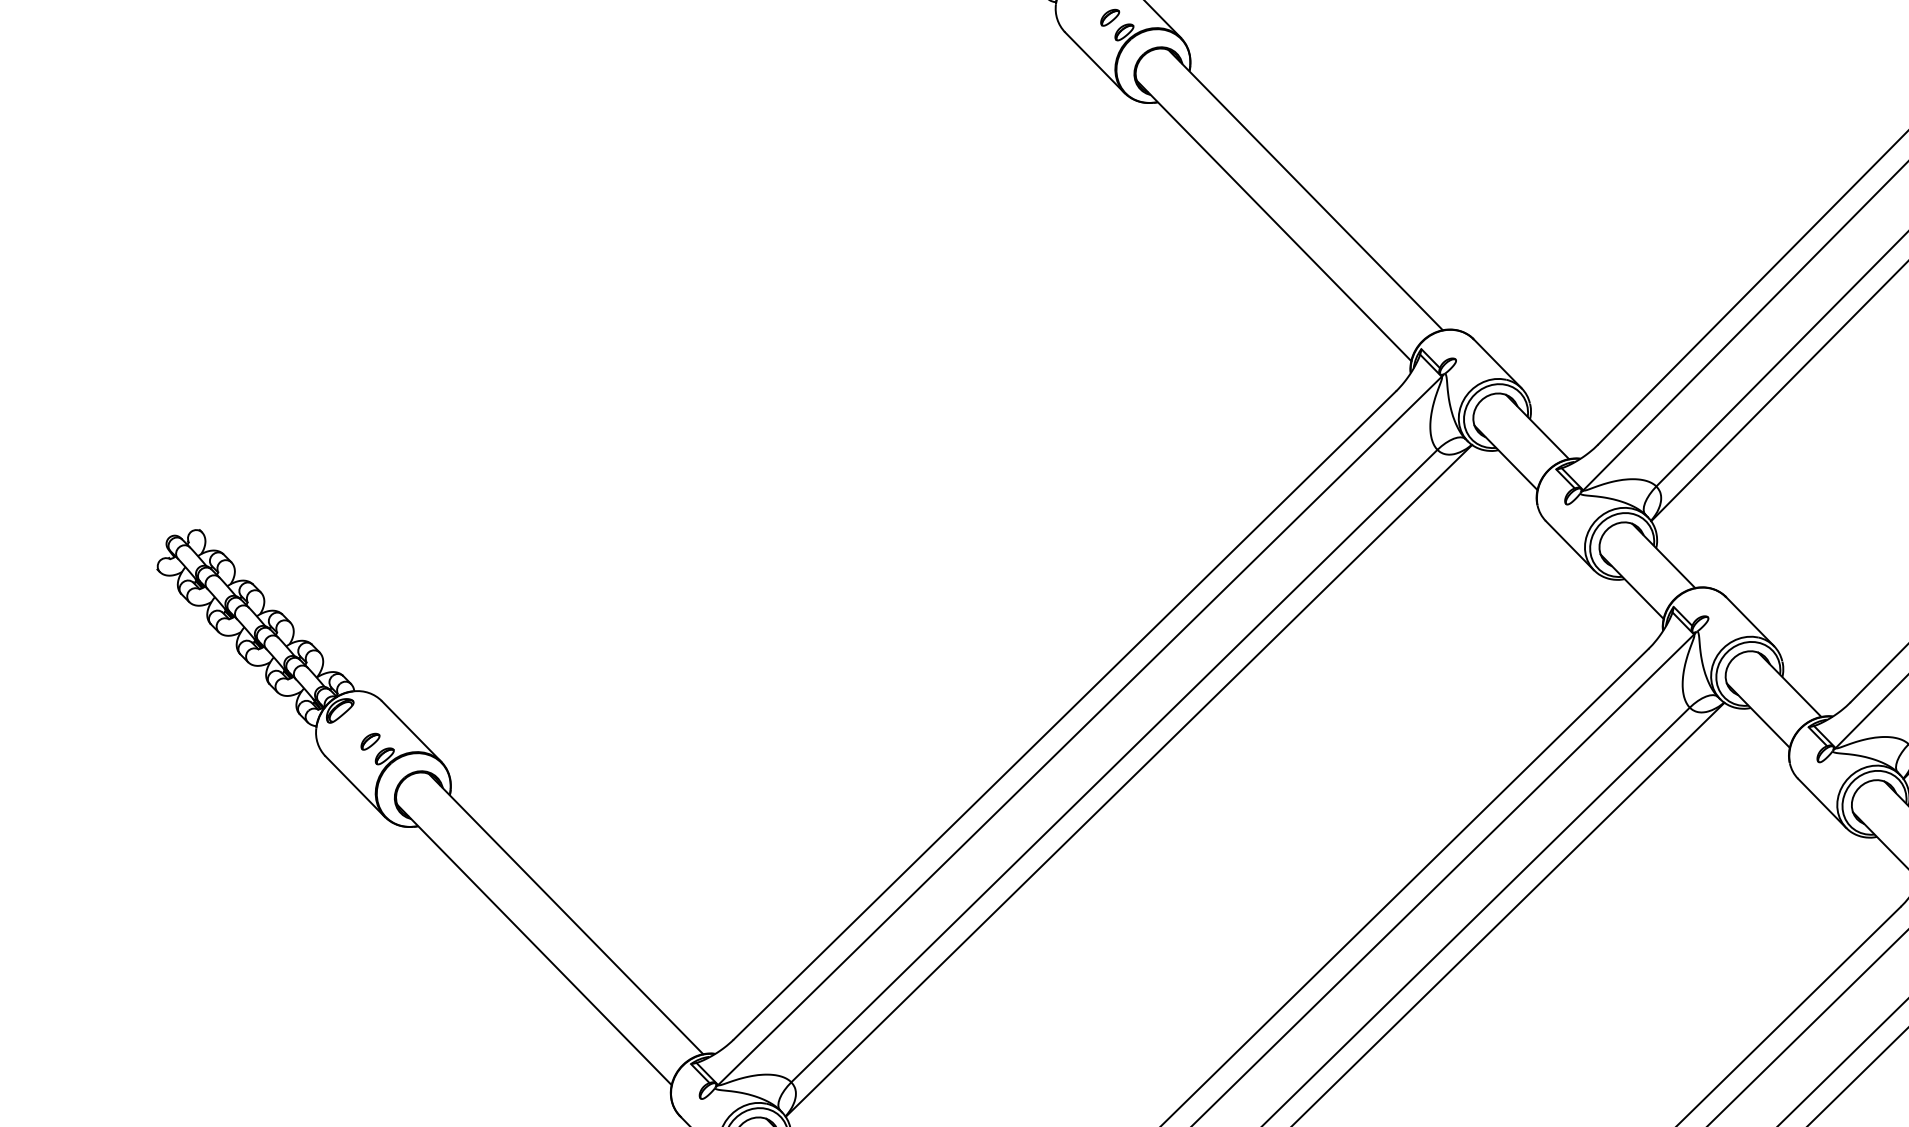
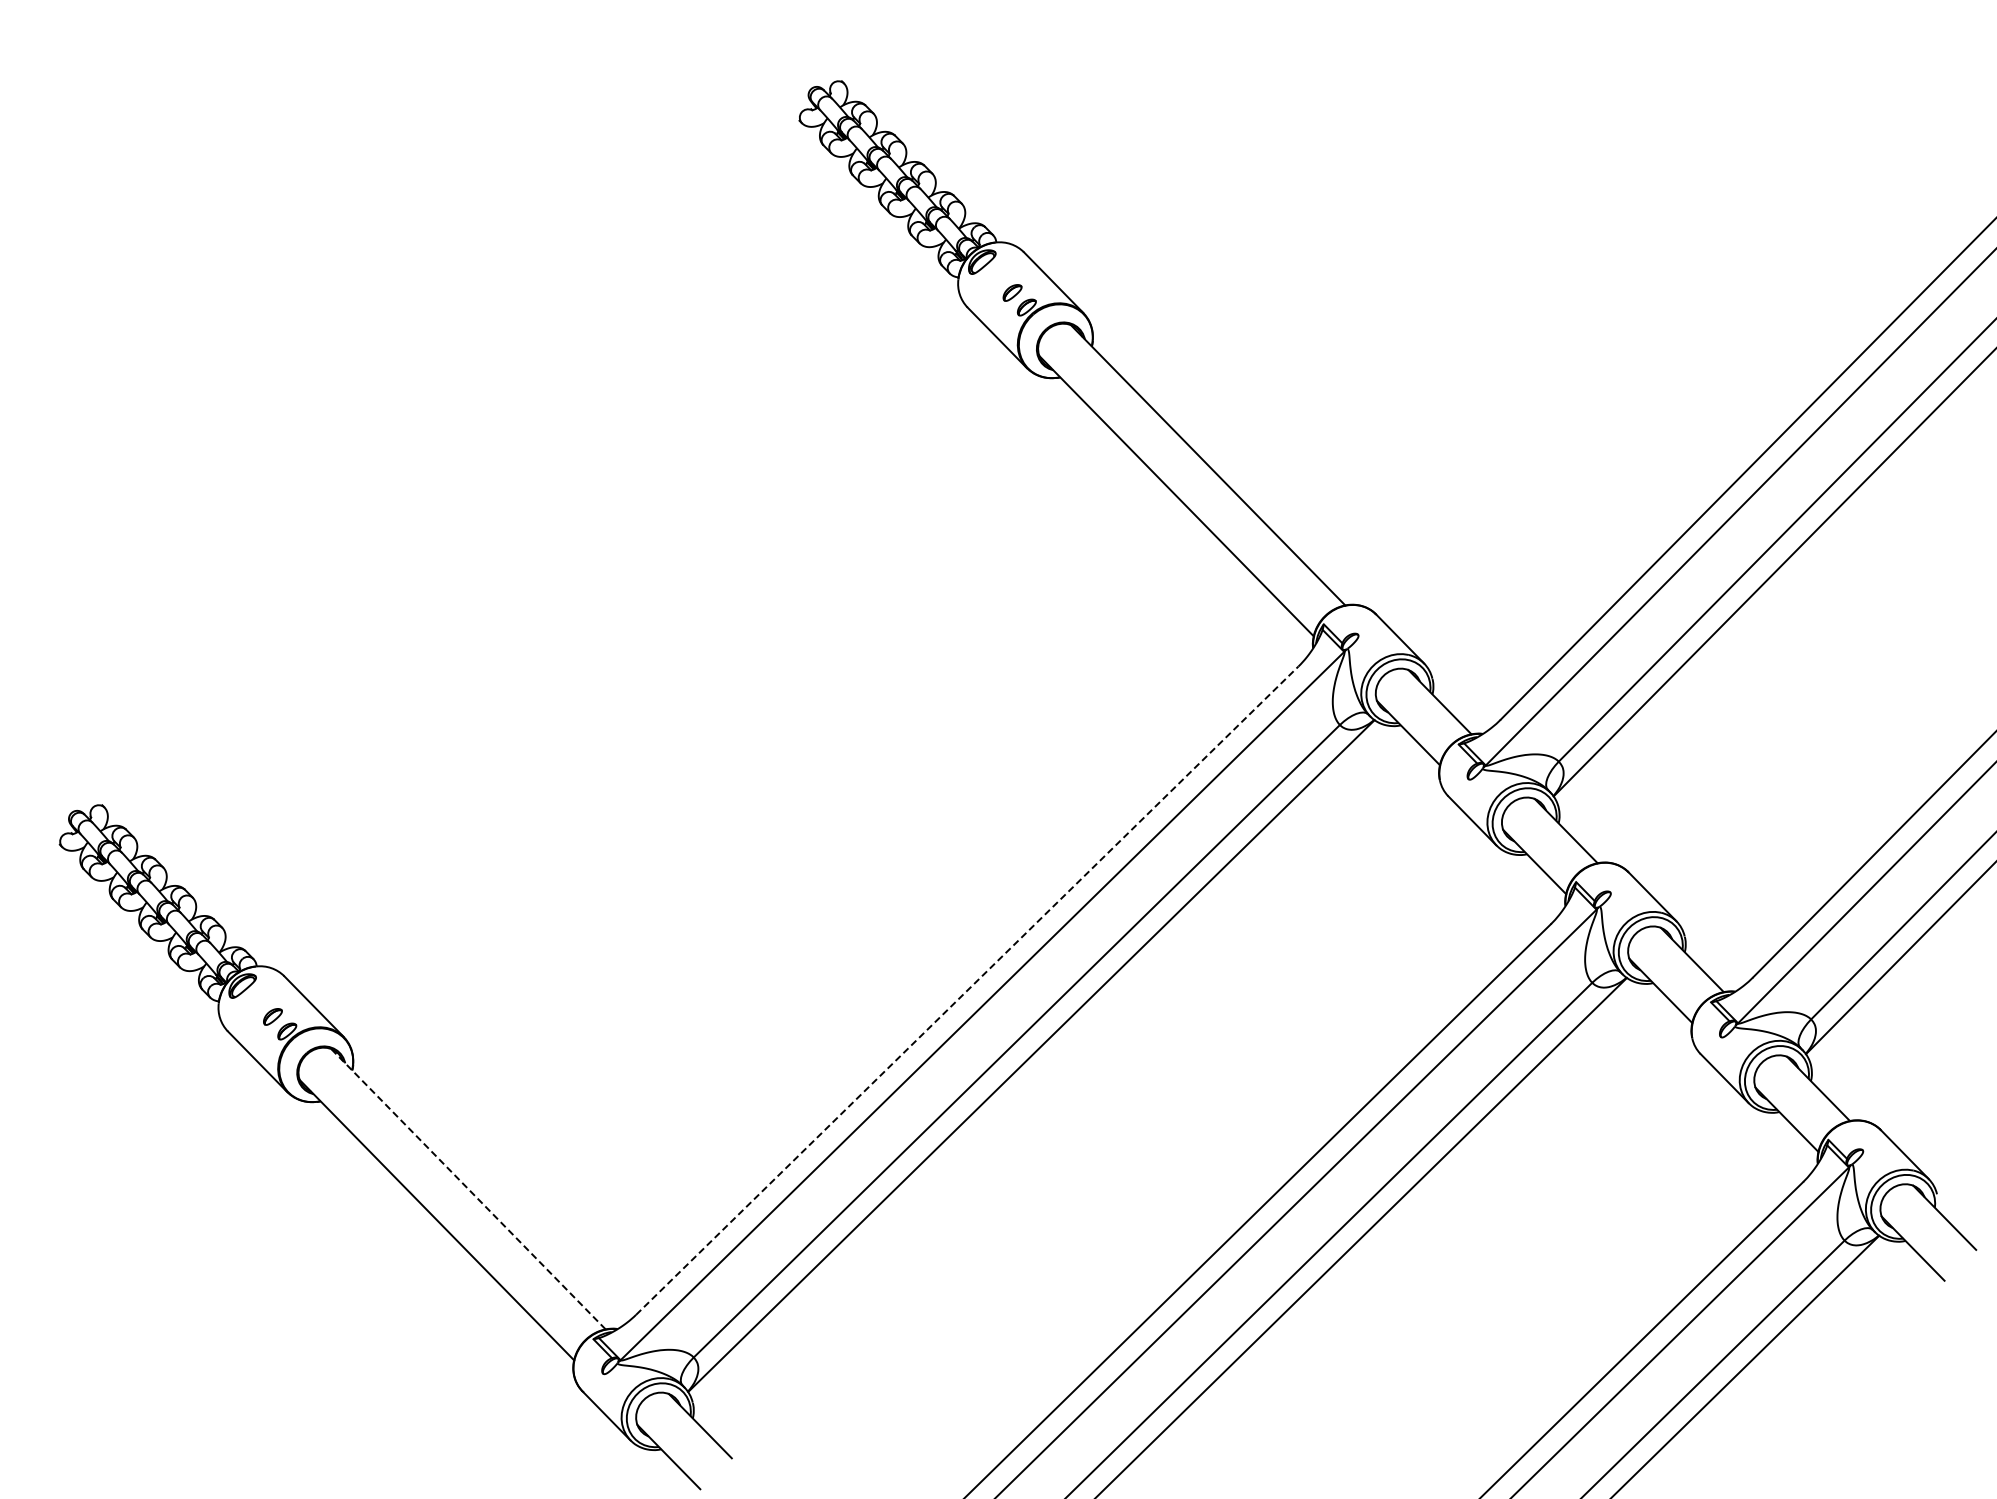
line: (1065, 715) -> (967, 990), solid -> dashed
line: (566, 913) -> (468, 1188), solid -> dashed

